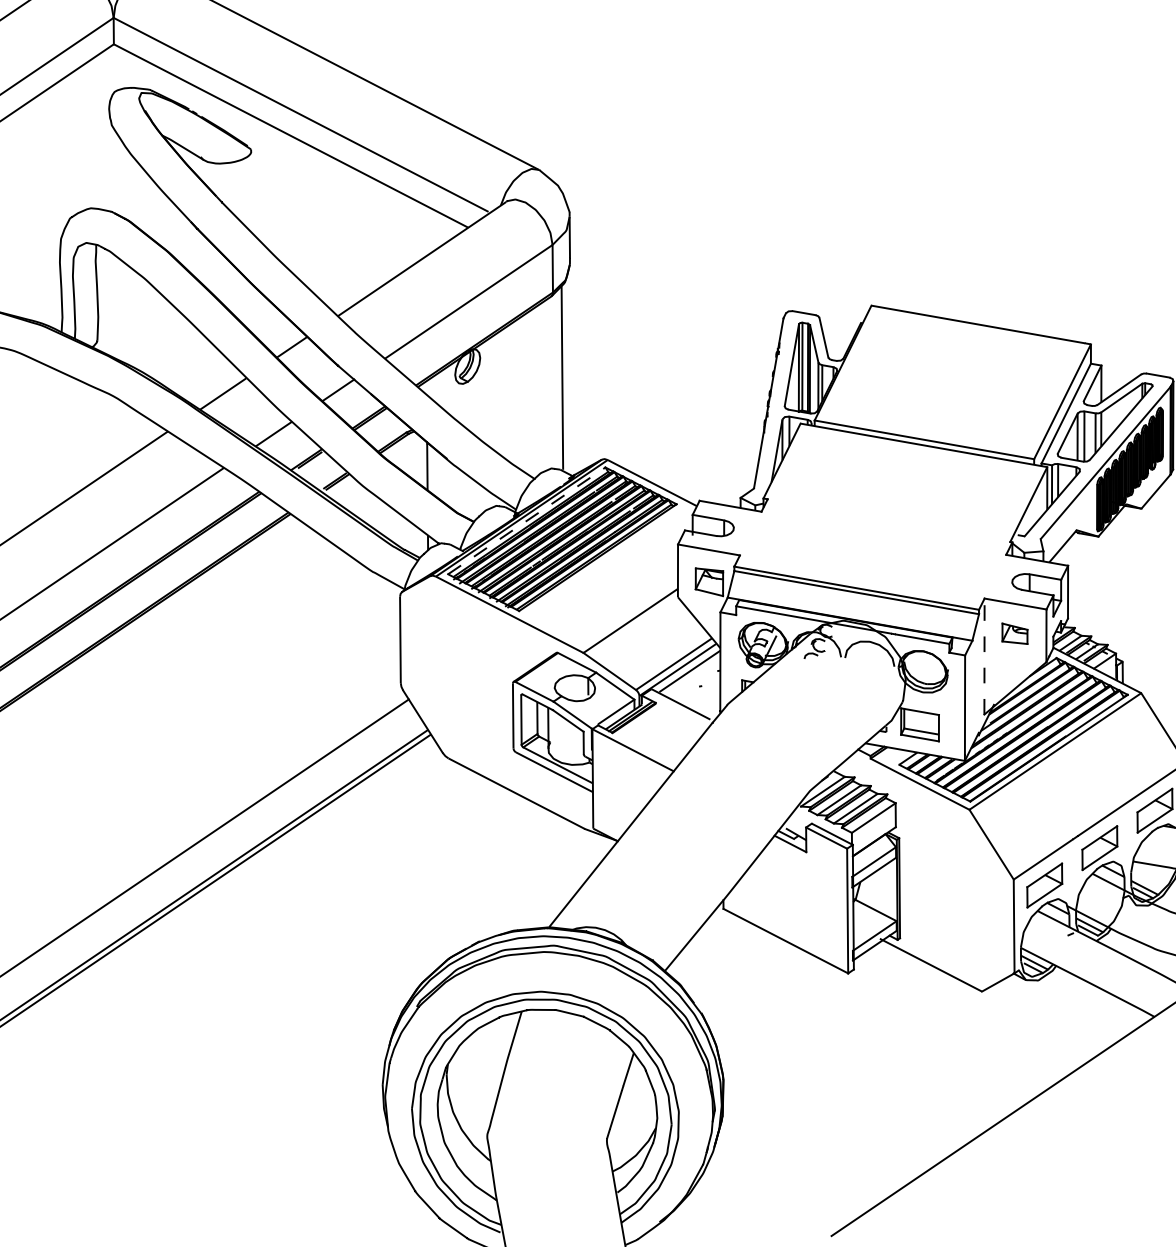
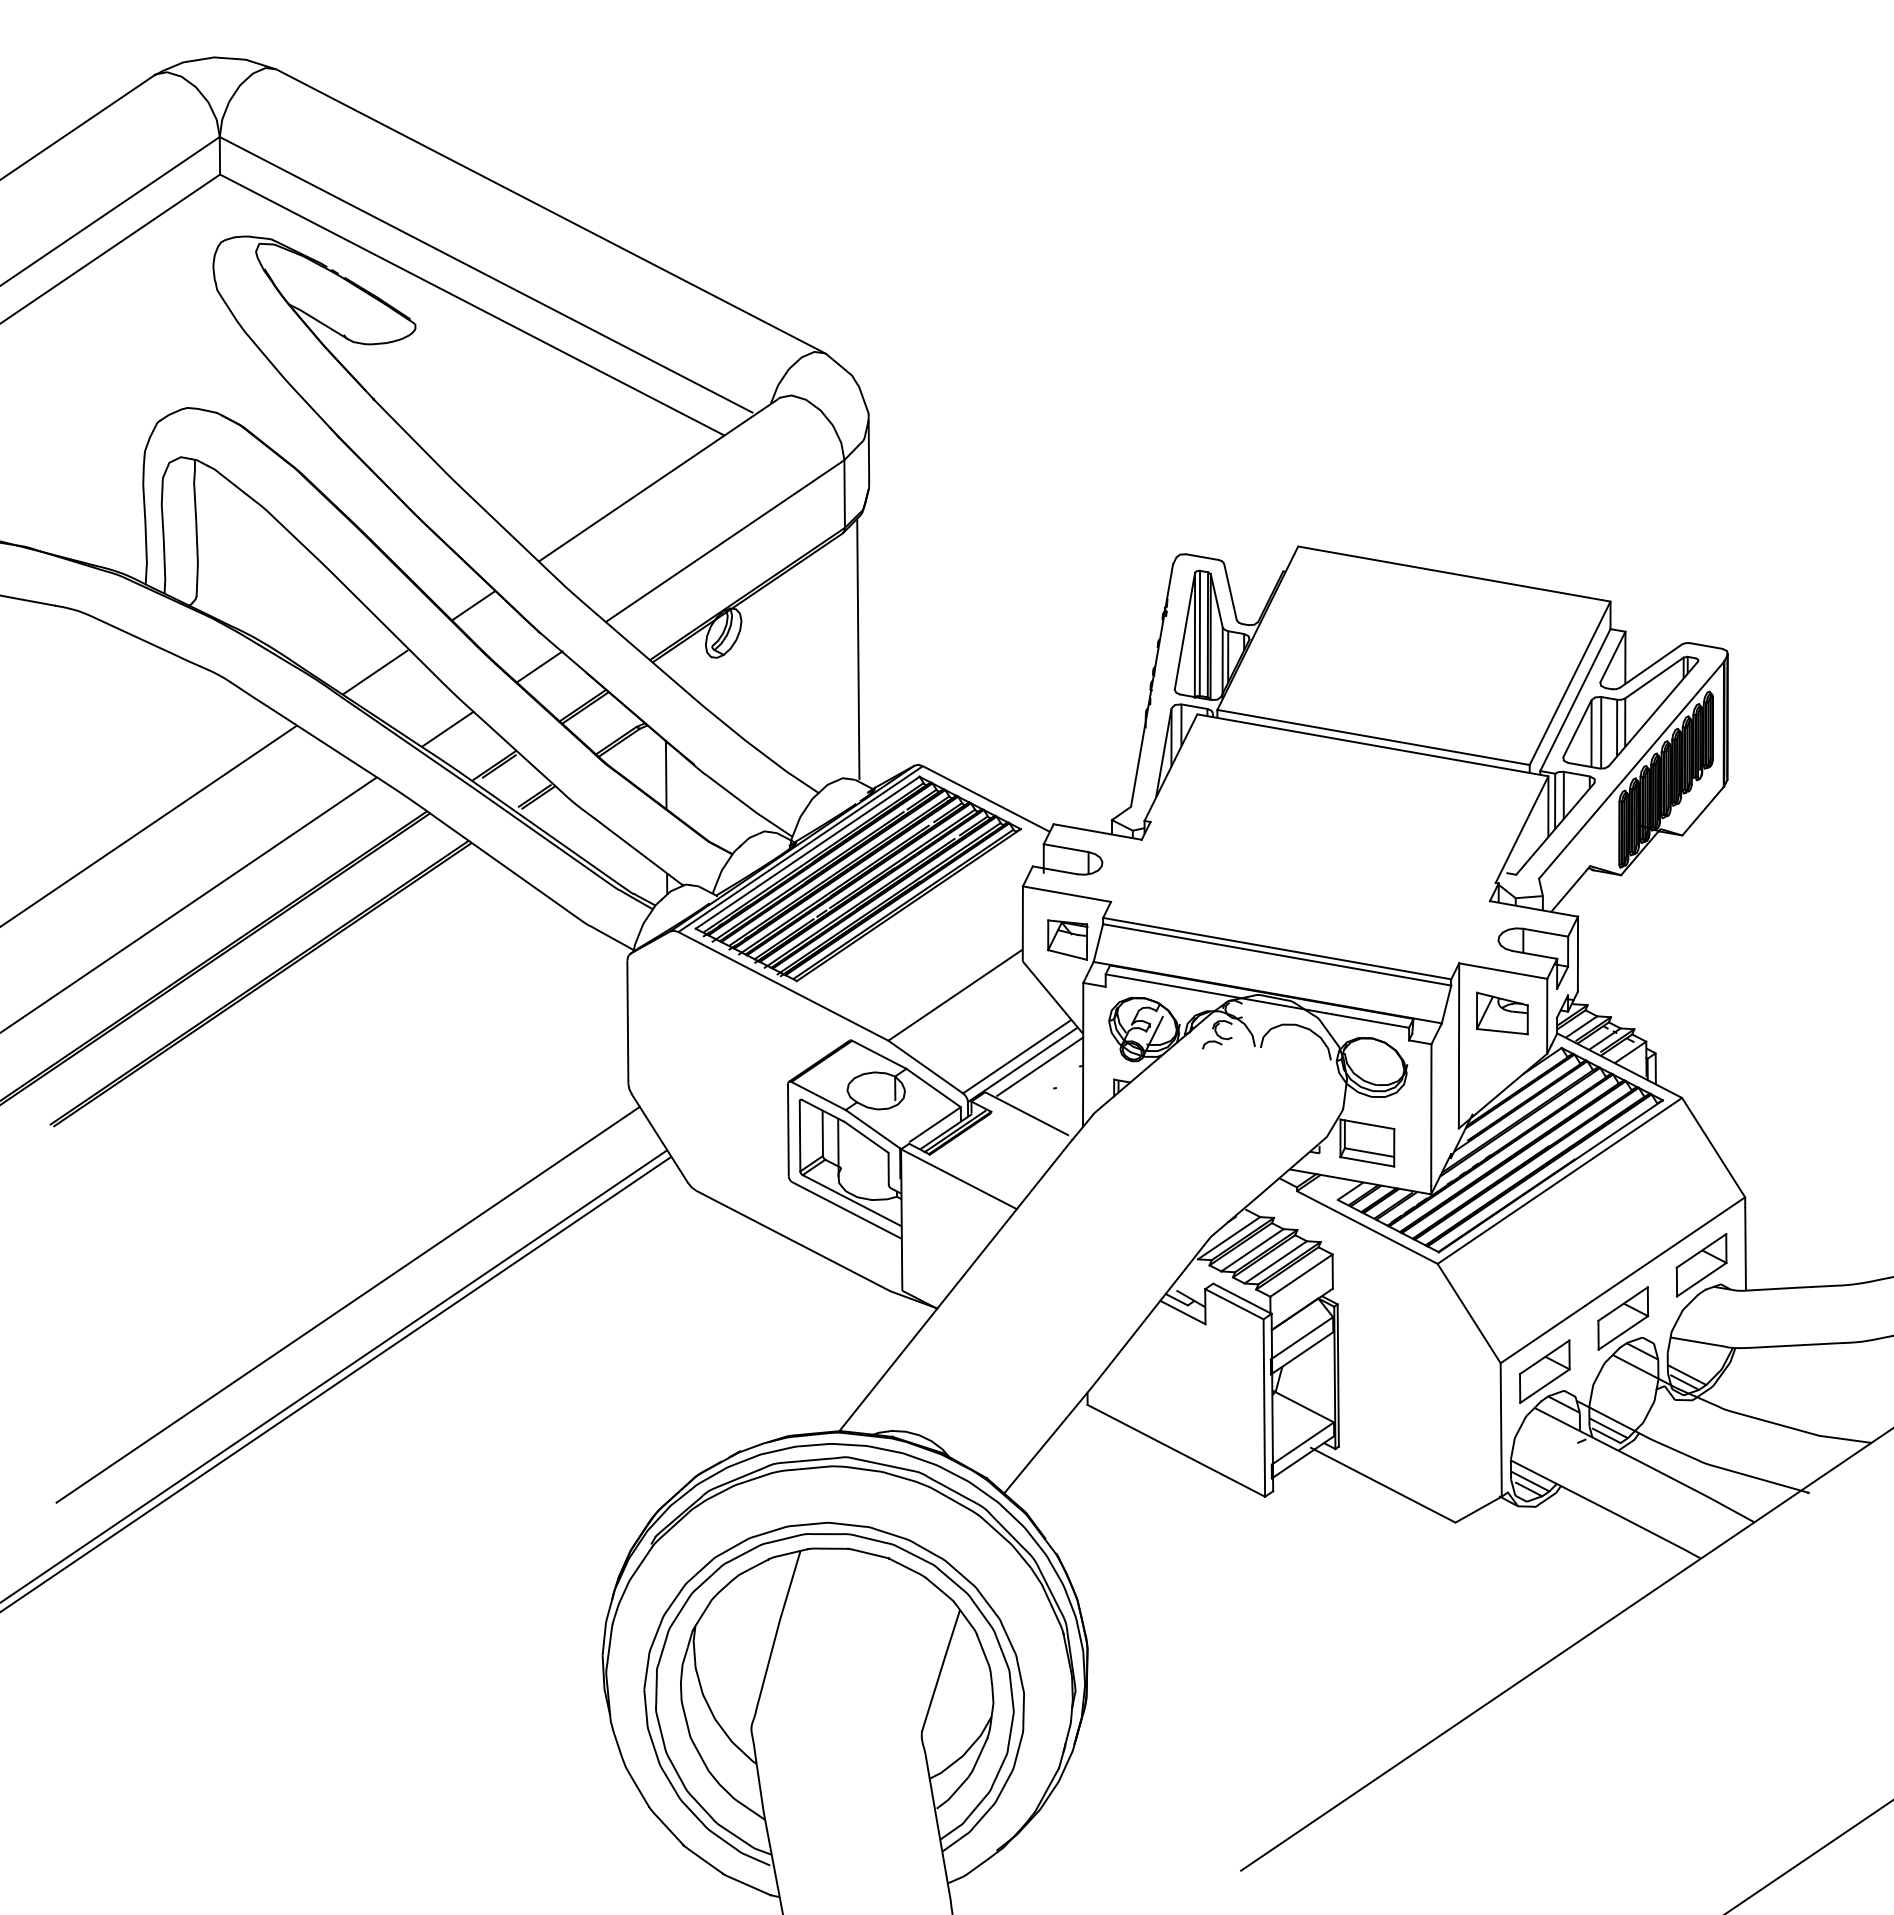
line: (527, 520) -> (808, 852), dashed -> solid
part: (1015, 633) -> (1502, 1013), size x1.43
line: (984, 656) -> (1459, 1045), dashed -> solid

